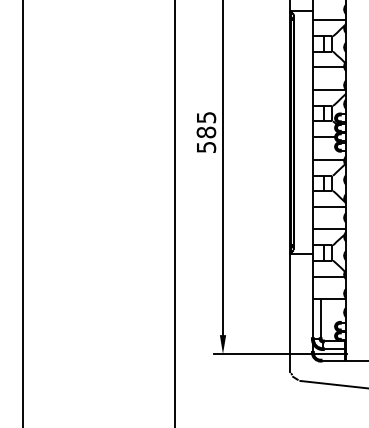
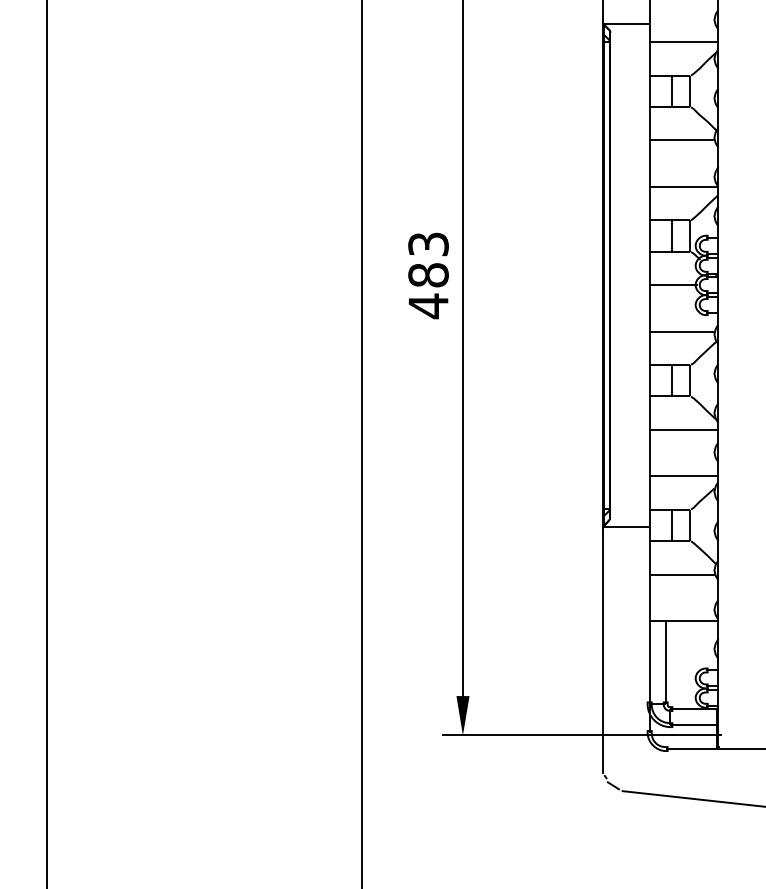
text: (206, 132) -> (428, 275), 585 -> 483

